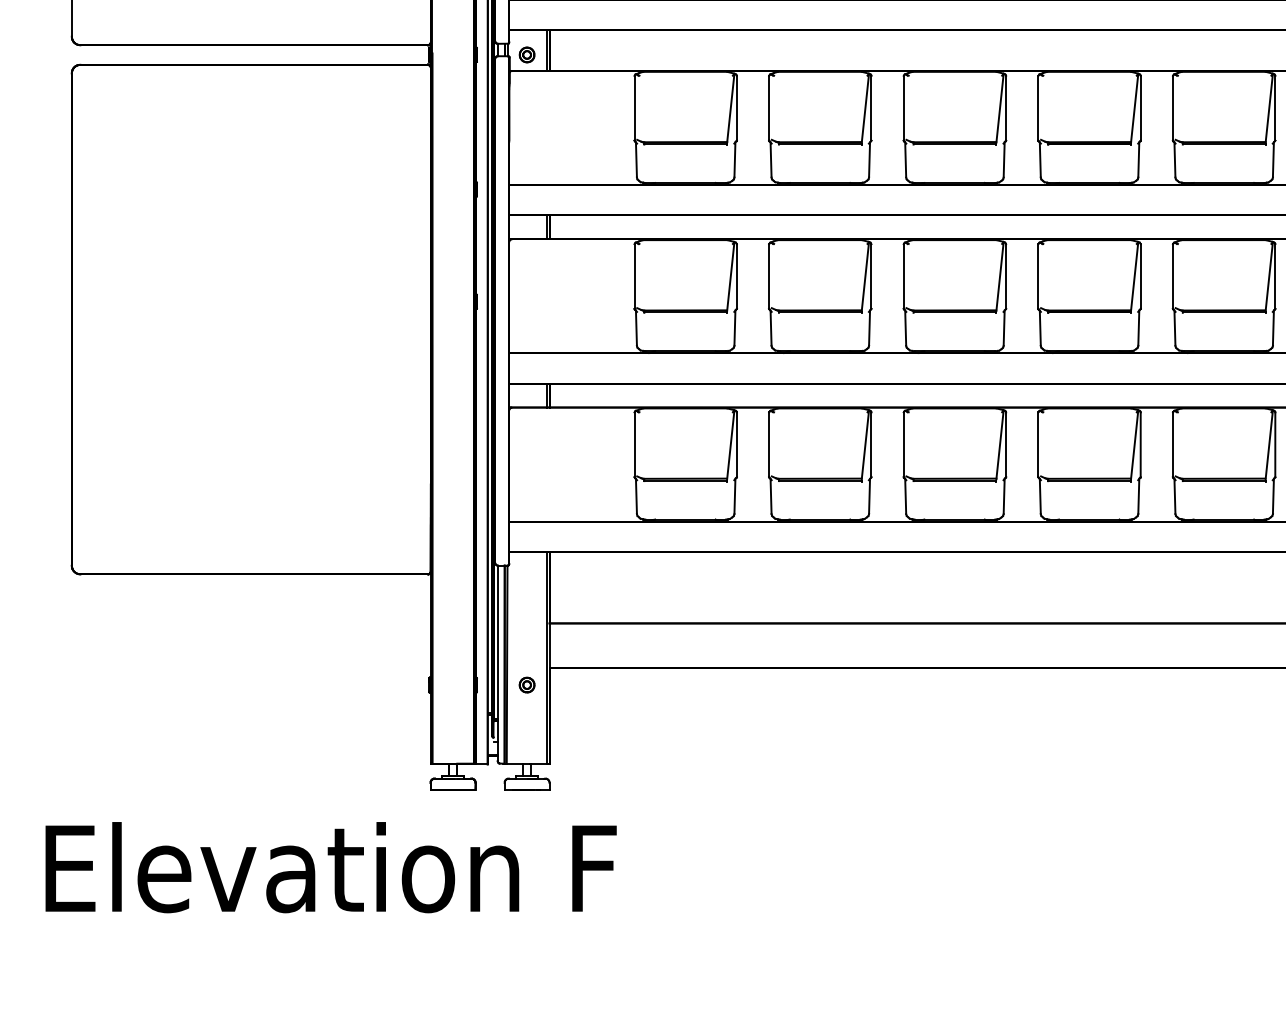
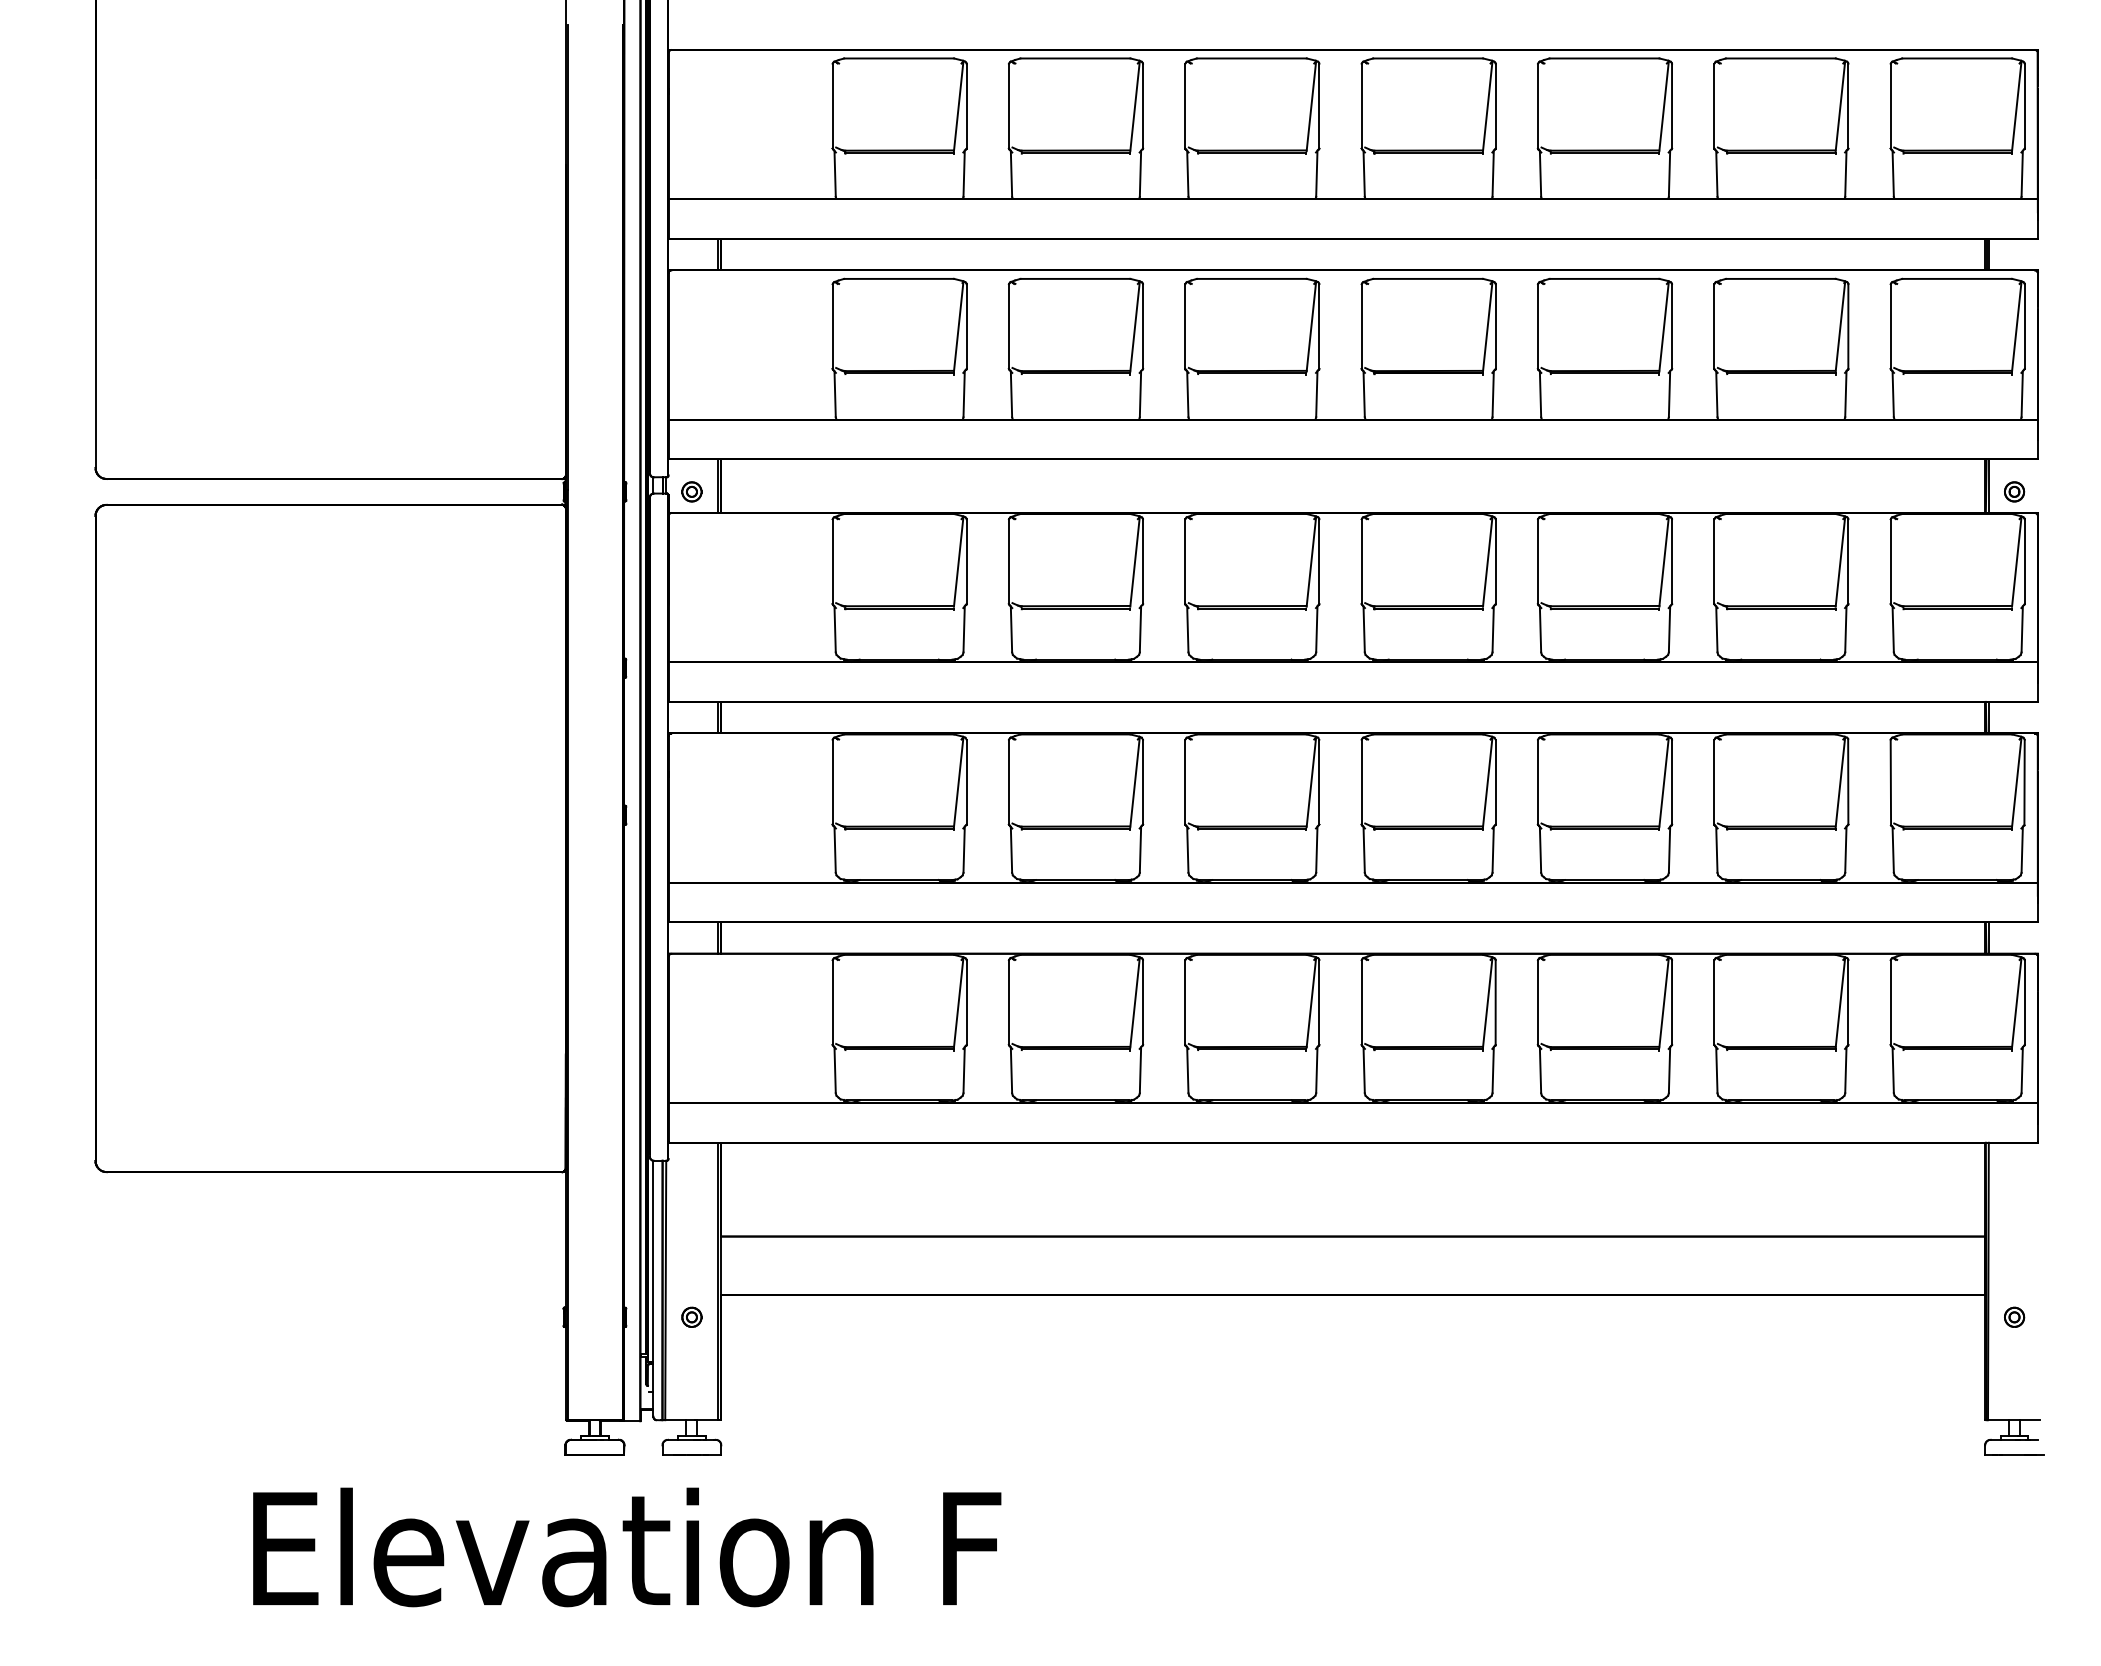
text: (331, 867) -> (627, 1547), moved

